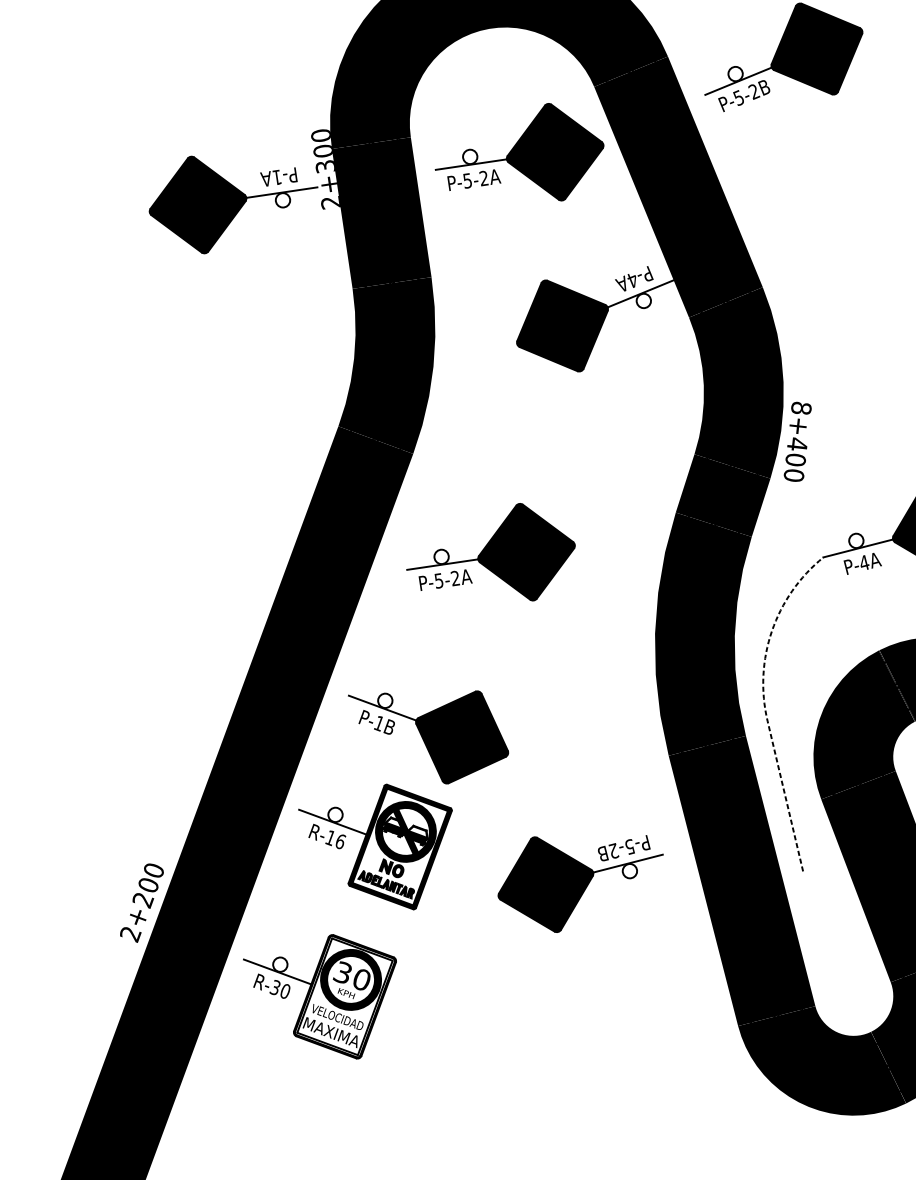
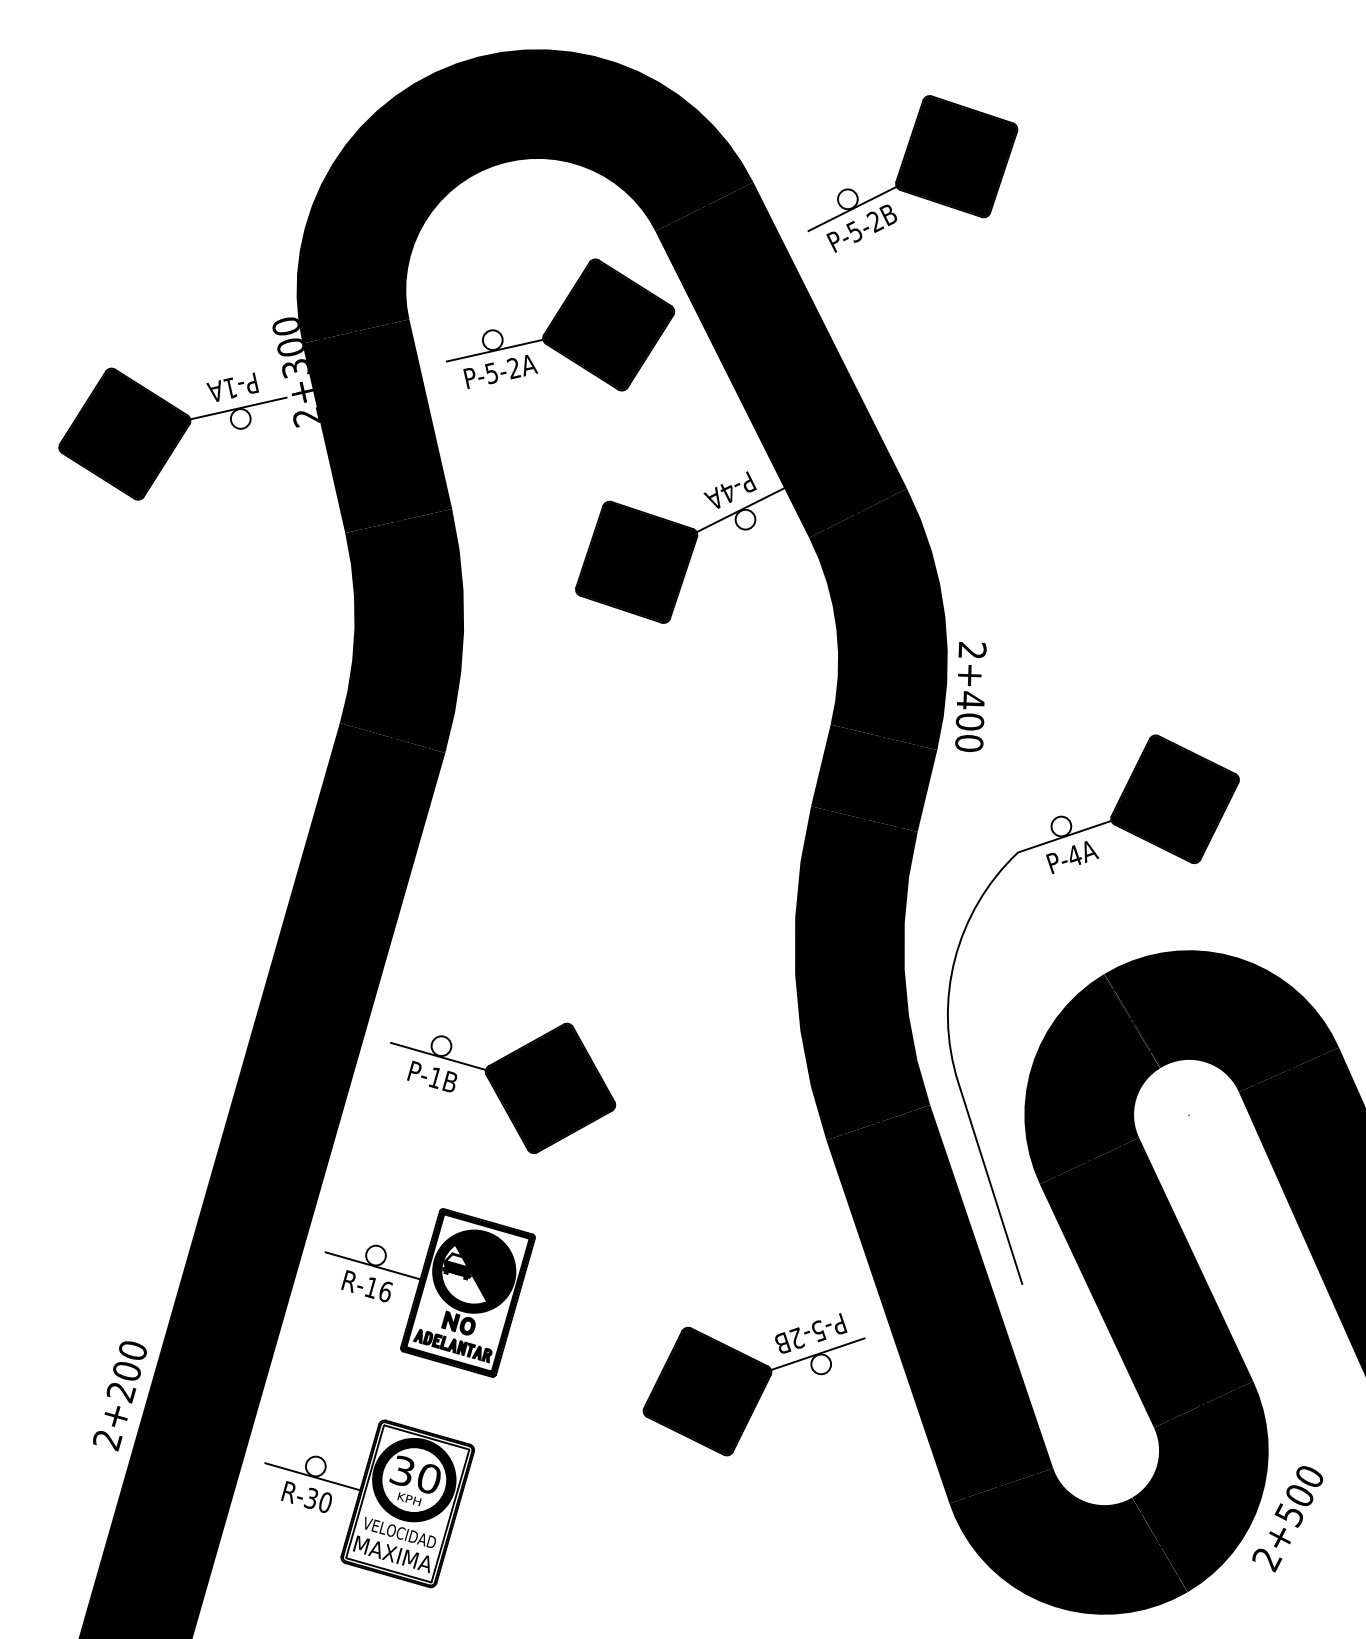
text: (801, 408) -> (972, 650), 8+400 -> 2+400
part: (491, 549) -> (562, 875), removed
line: (764, 701) -> (951, 1055), dashed -> solid
part: (428, 734) -> (503, 1088), moved
part: (579, 882) -> (753, 1384), moved

